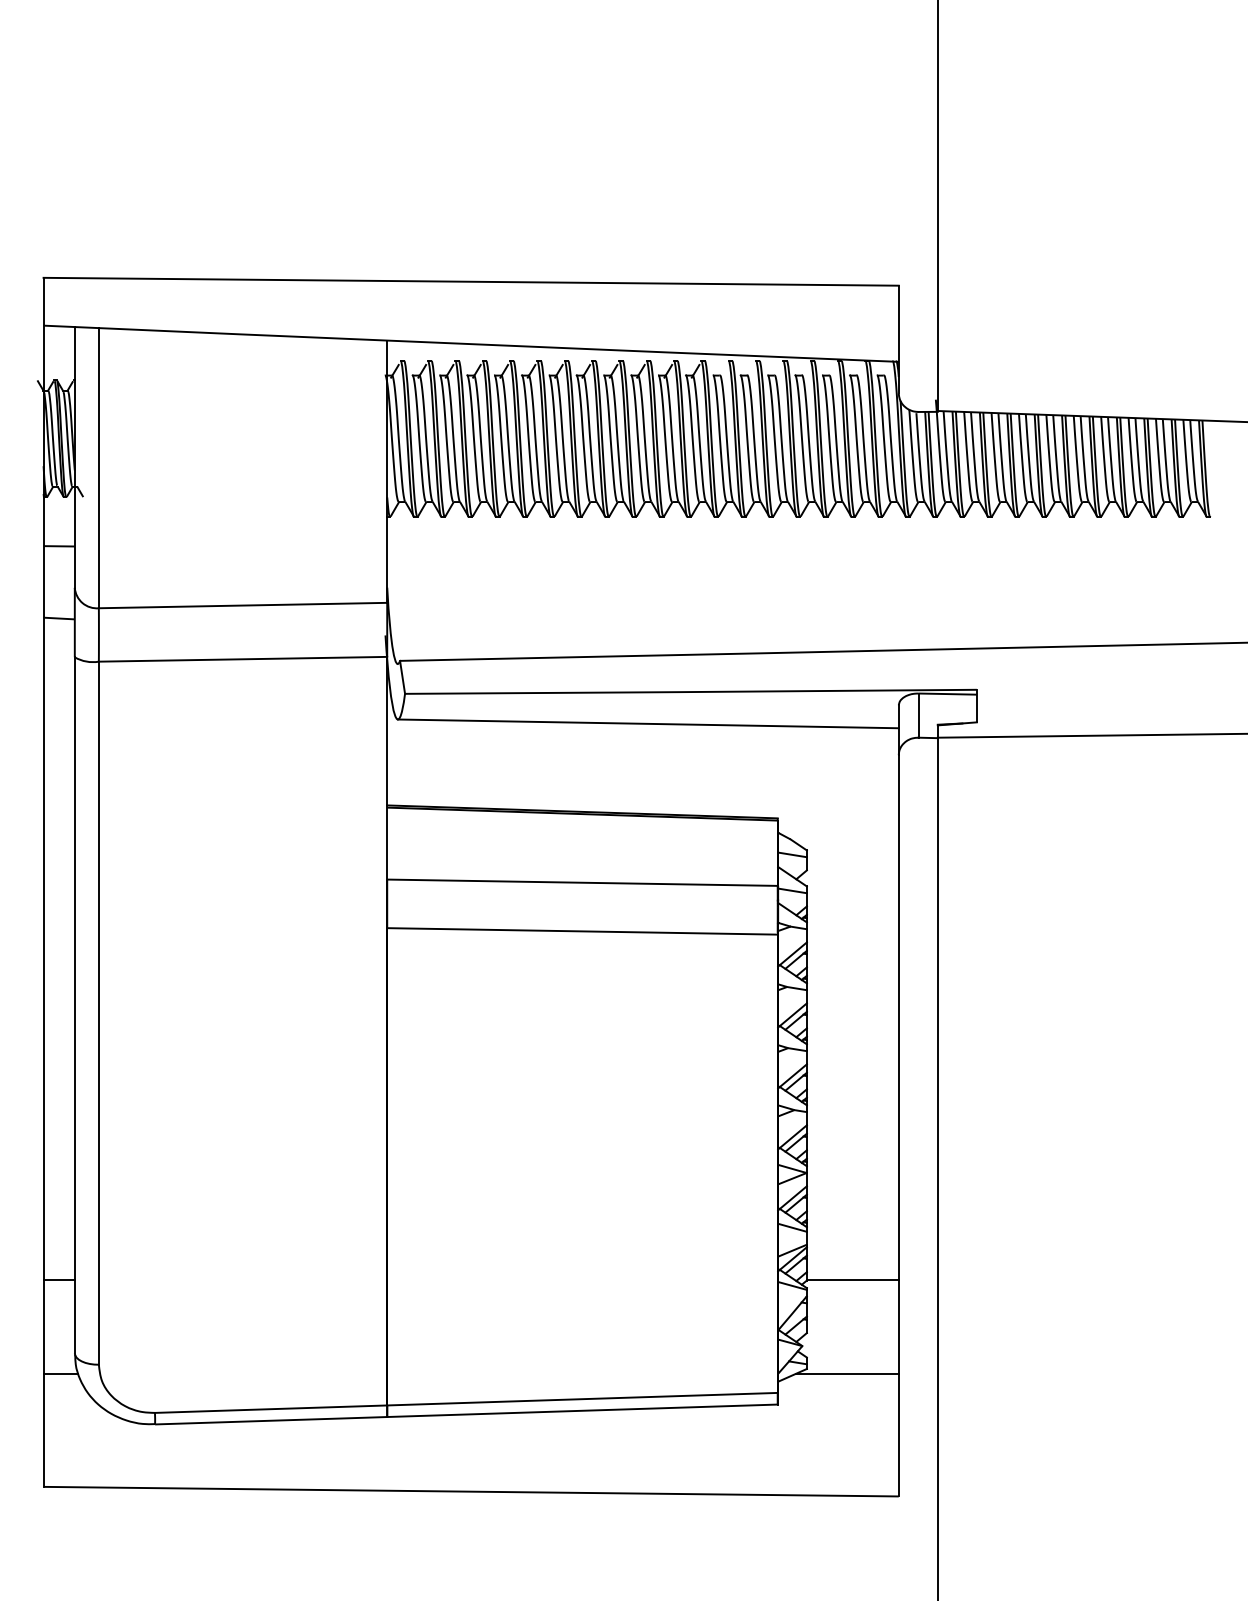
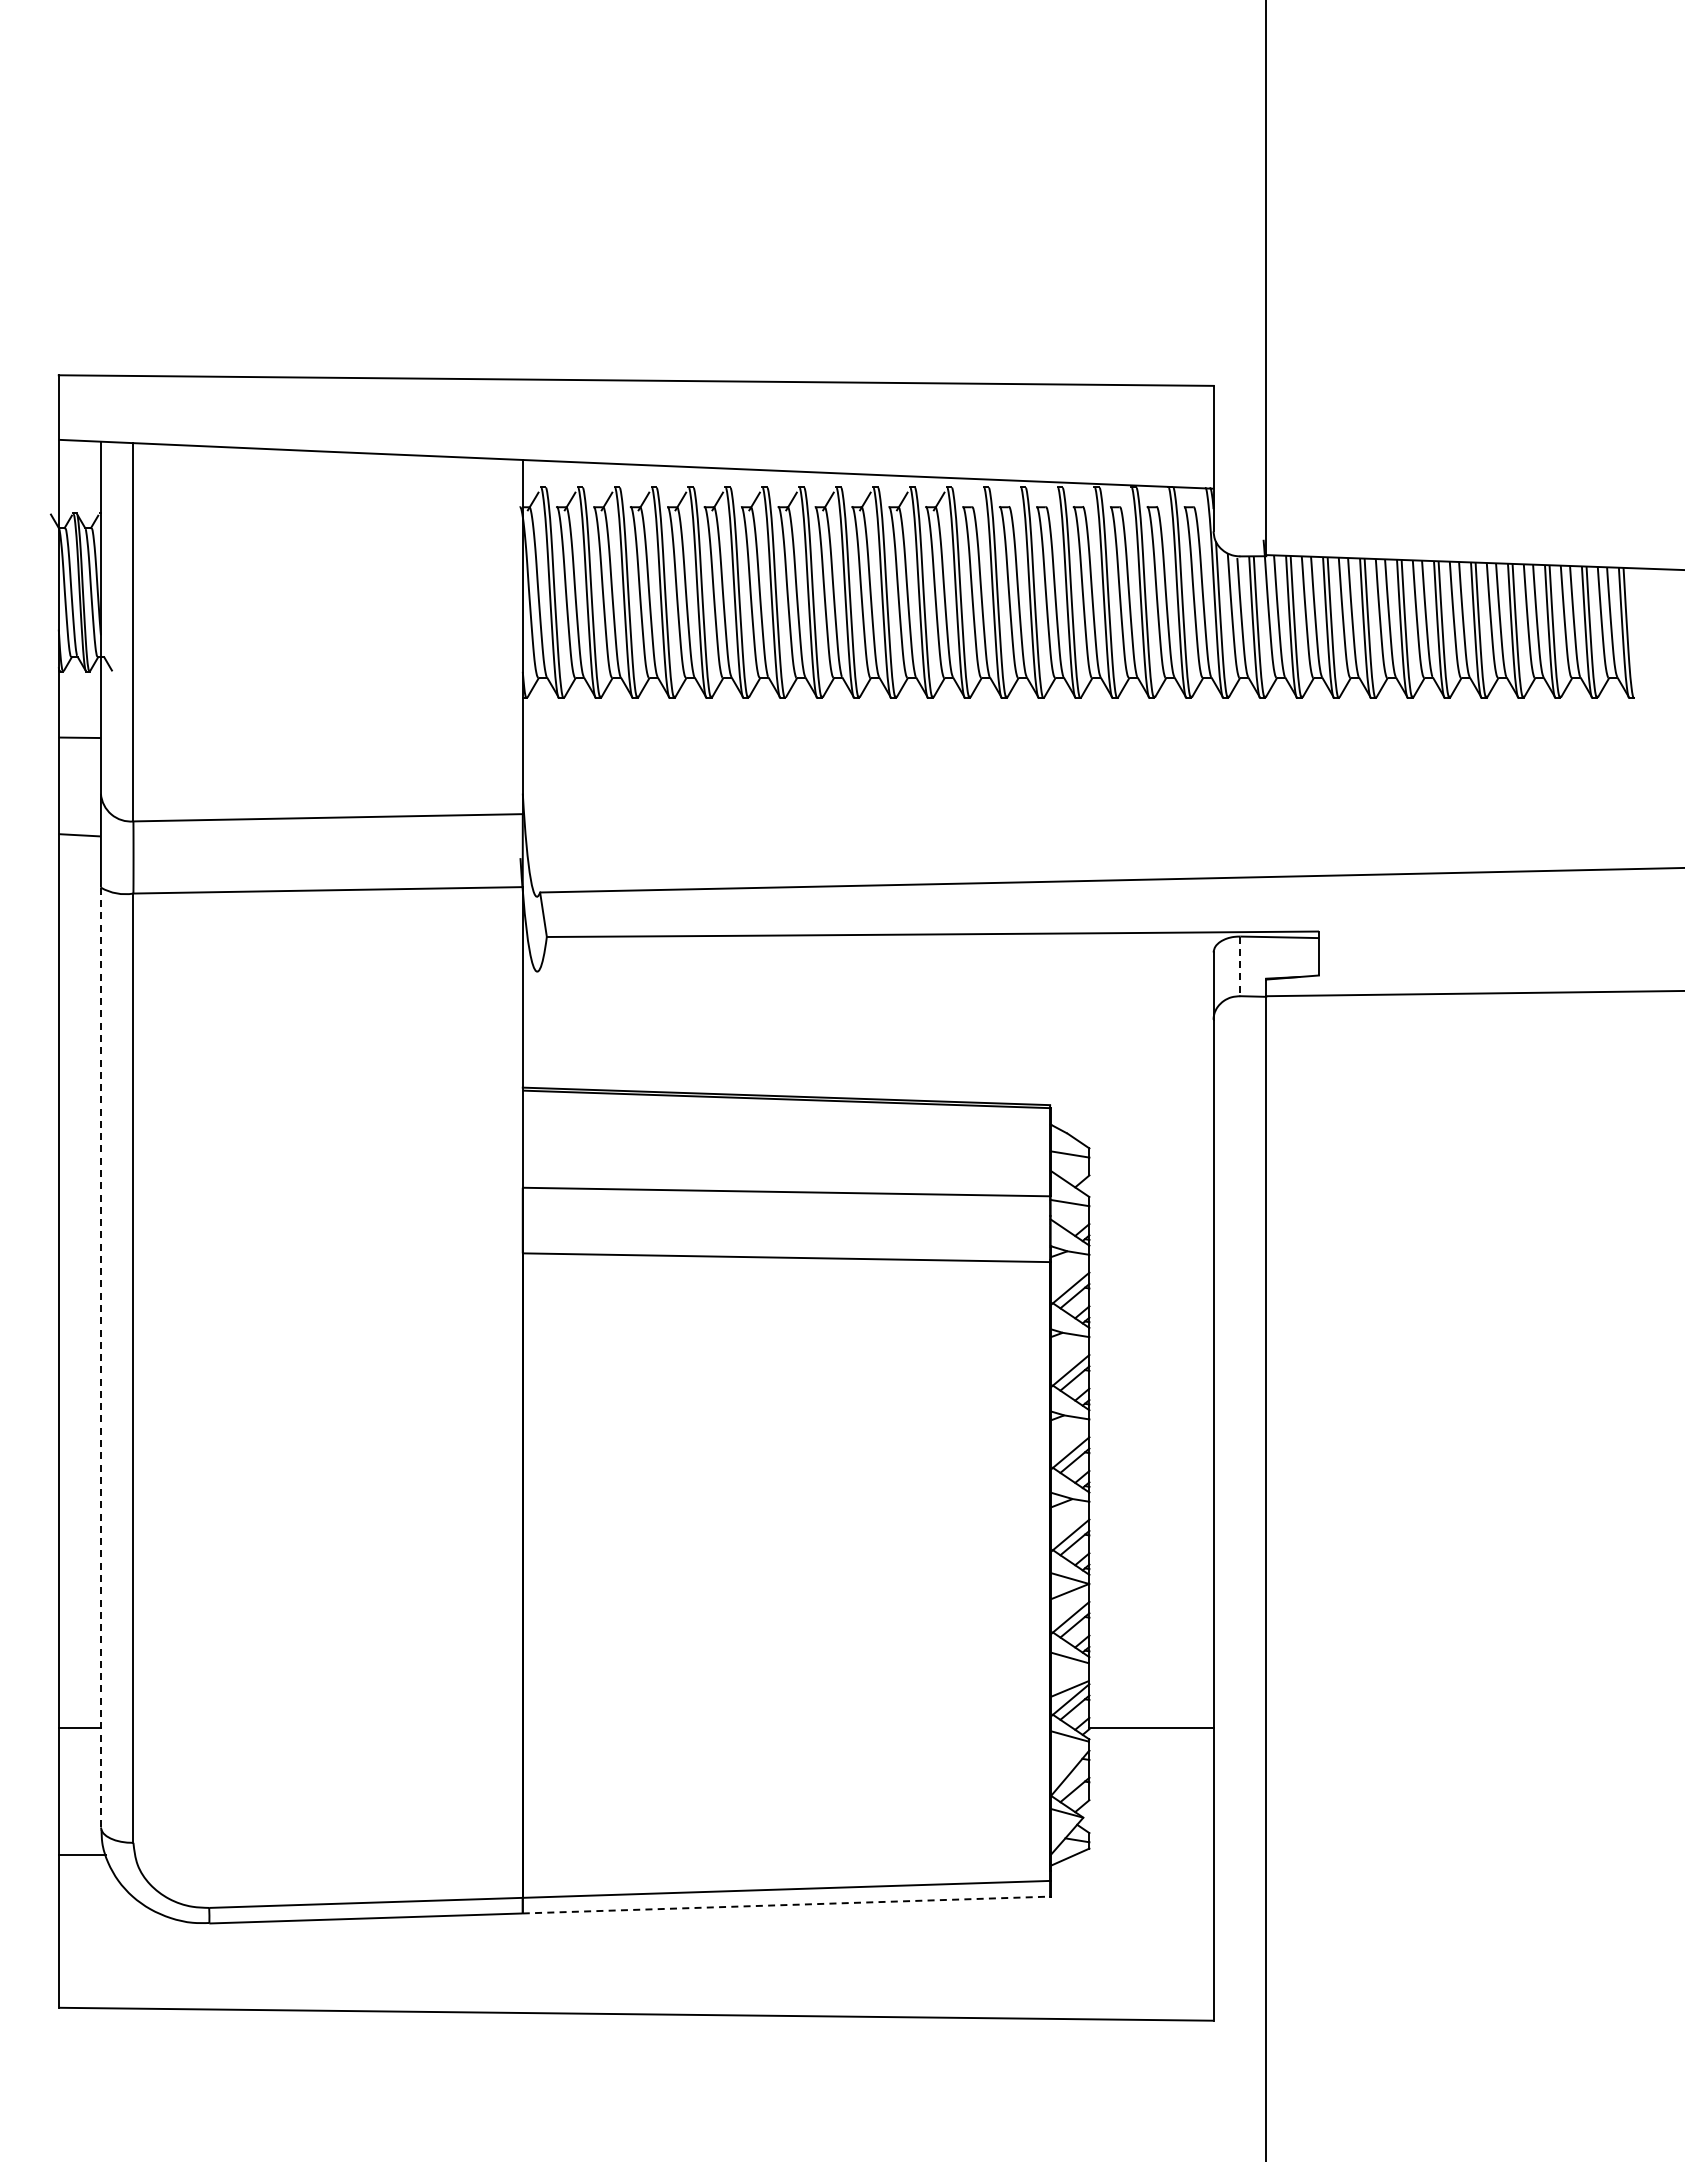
line: (918, 715) -> (1240, 966), solid -> dashed
line: (648, 723) -> (875, 977), removed
line: (74, 1005) -> (100, 1357), solid -> dashed
line: (847, 1373) -> (1144, 1854), removed
line: (582, 1411) -> (786, 1905), solid -> dashed

